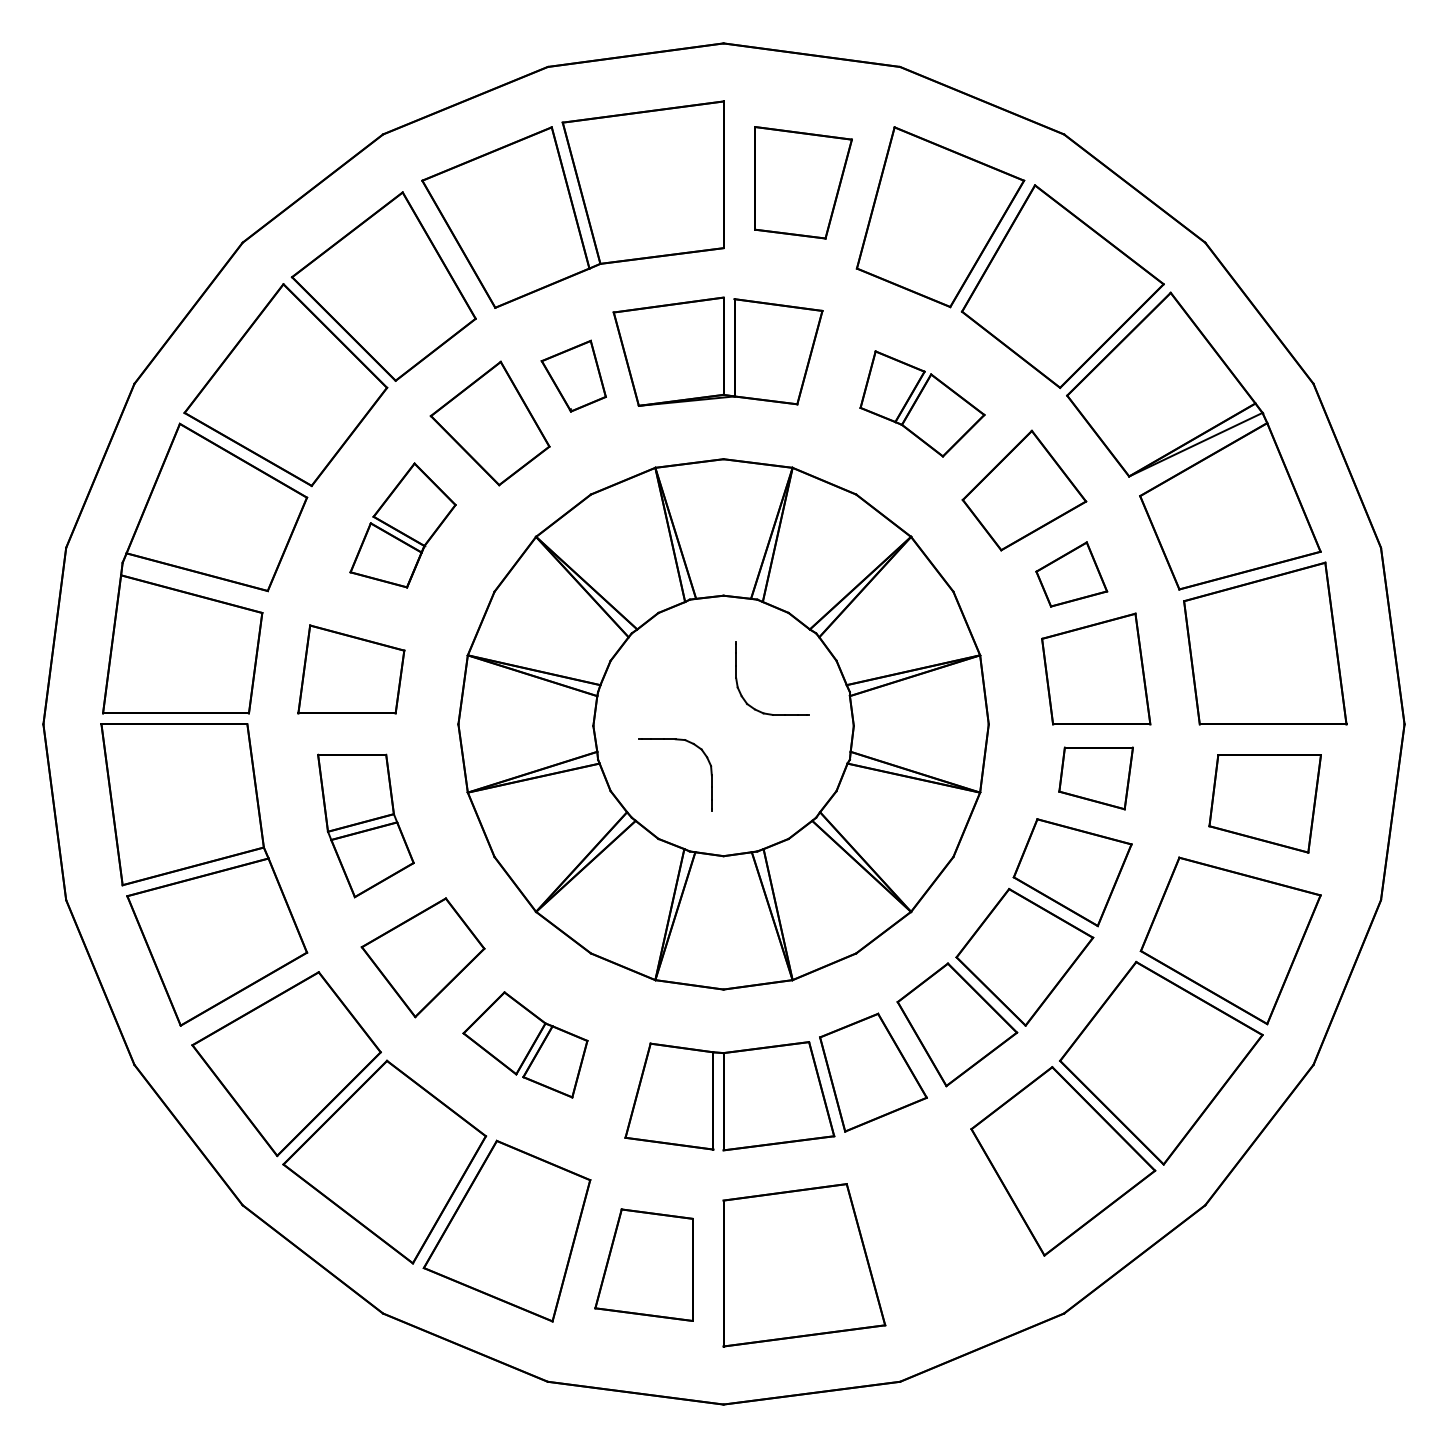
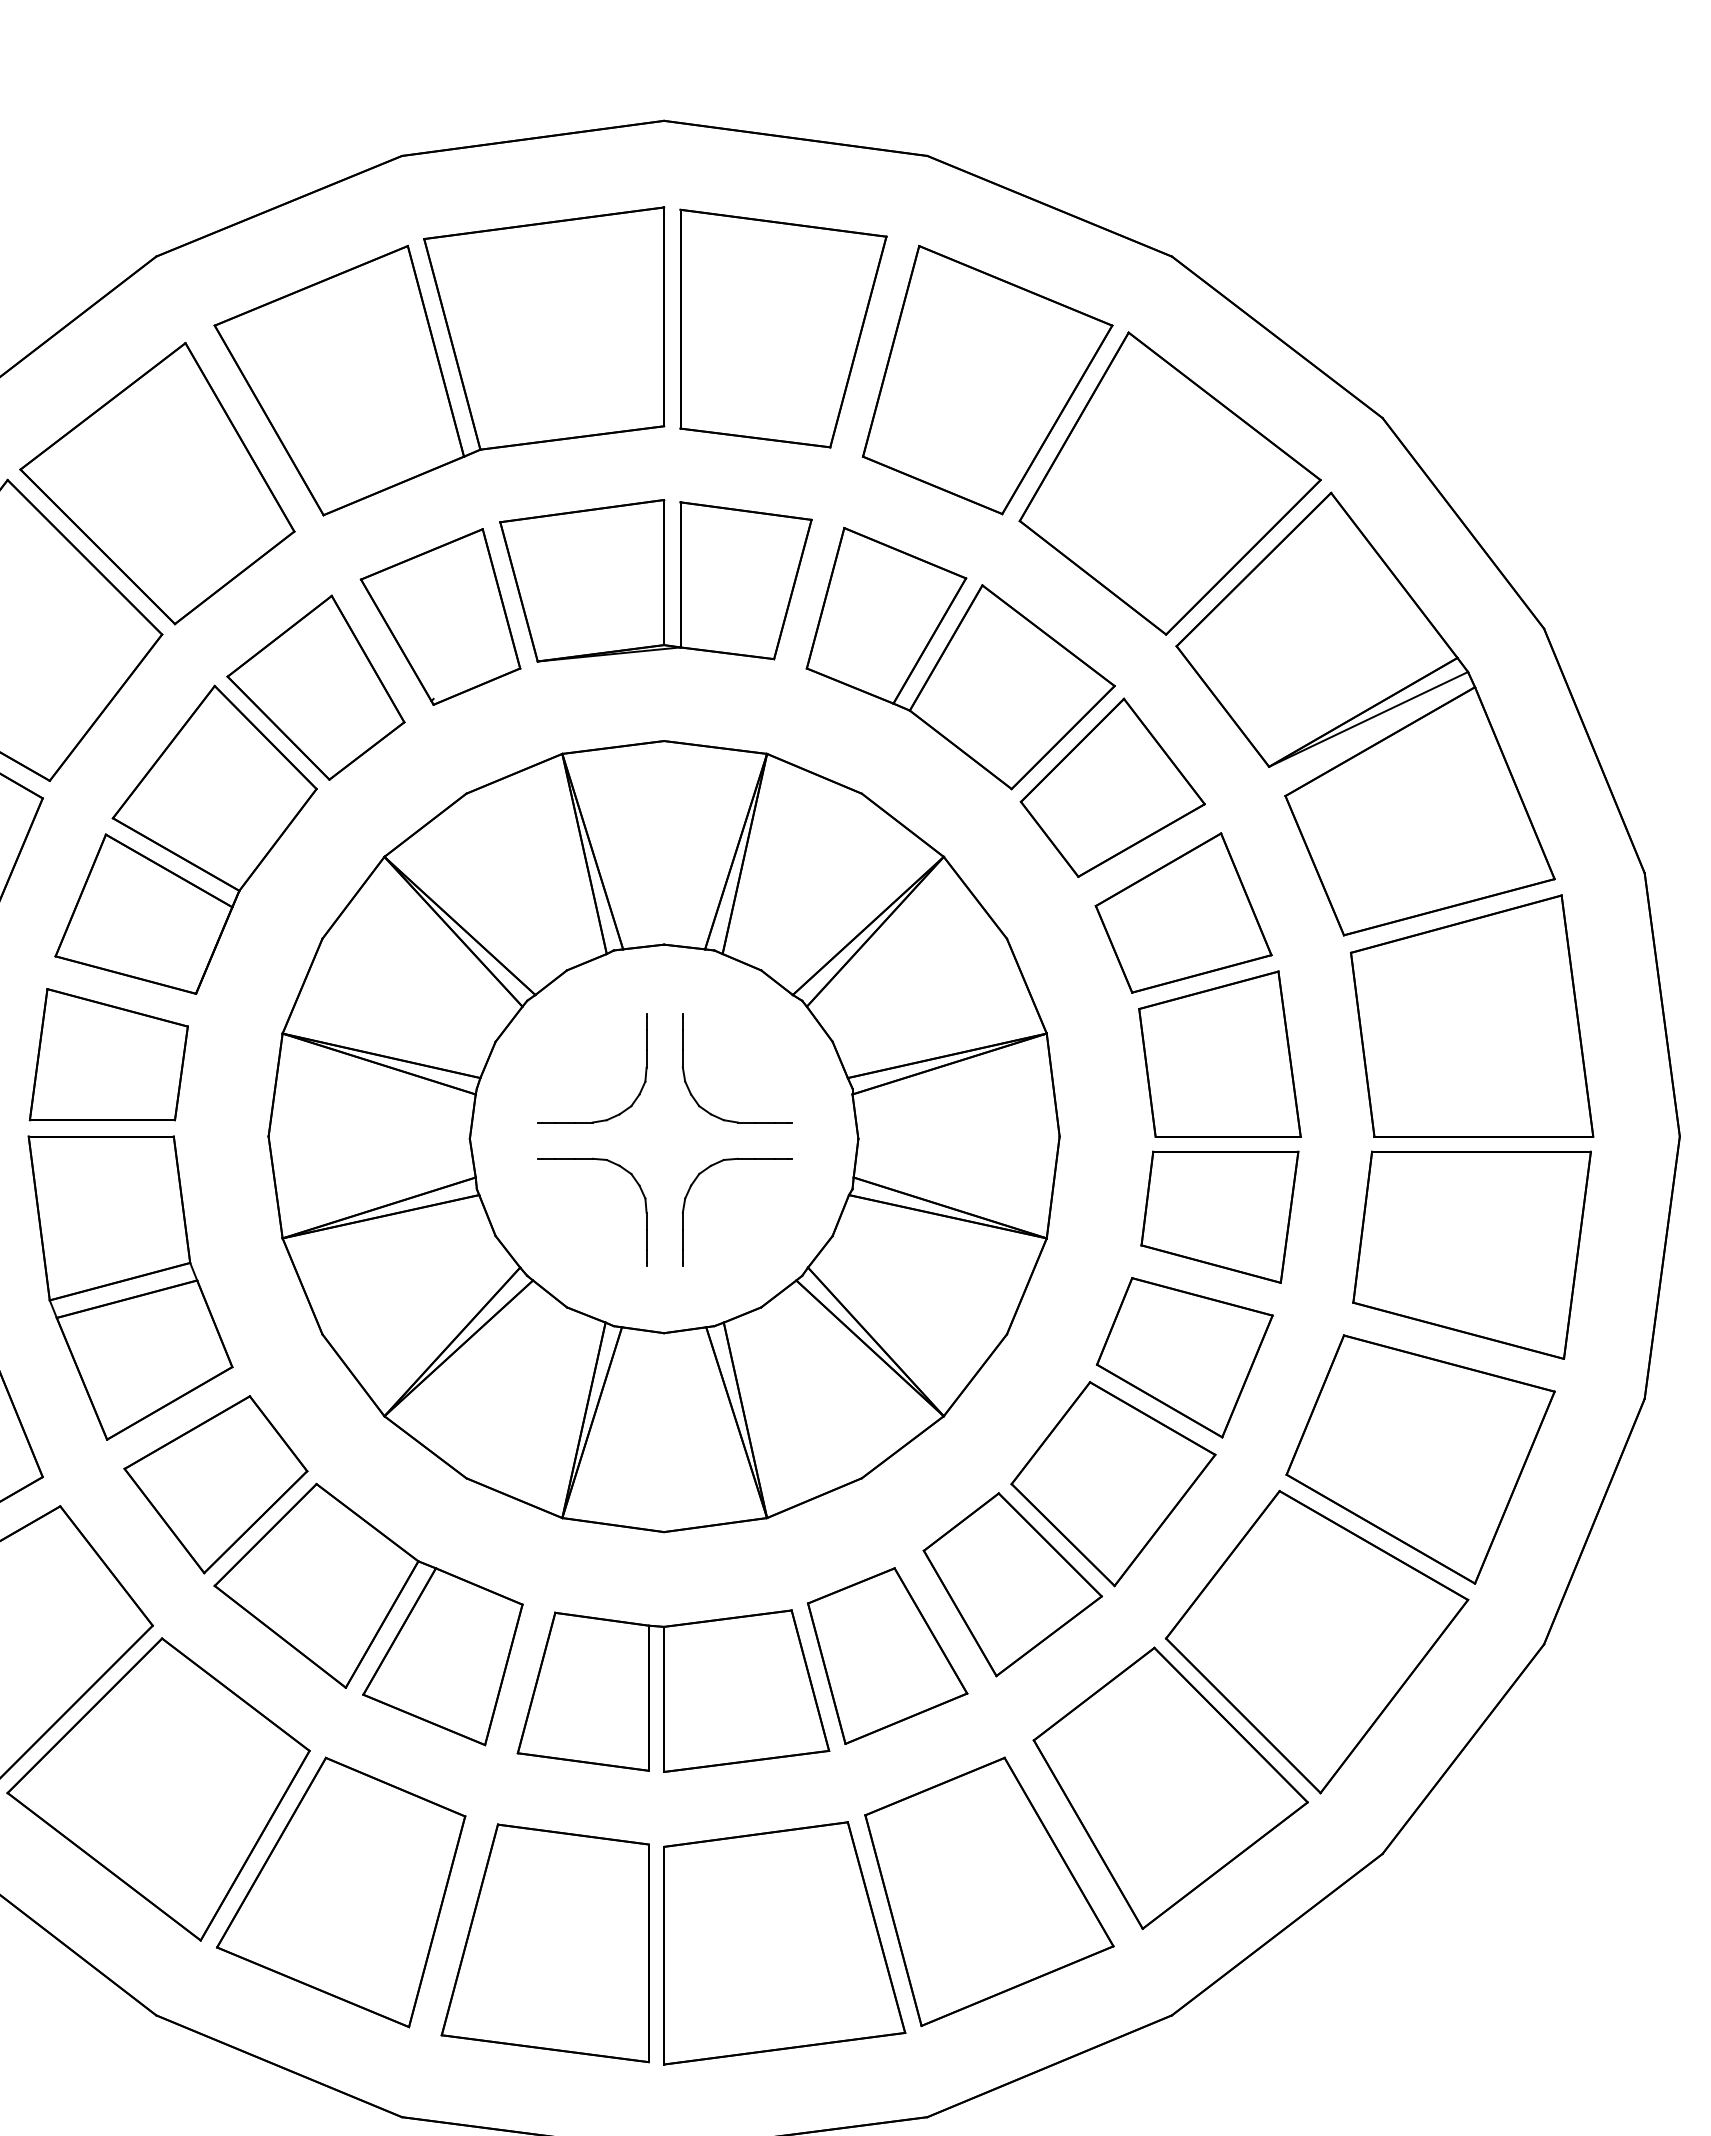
part: (803, 182) -> (783, 328), size x1.43
part: (573, 376) -> (440, 617), size x1.67
part: (922, 403) -> (960, 657), size x1.67
part: (402, 525) -> (185, 839), size x1.67
part: (1071, 574) -> (1183, 913), size x1.67
part: (688, 710) -> (611, 1115), added
part: (753, 746) -> (708, 1169), added
part: (1095, 778) -> (1218, 1217), size x1.43
part: (1264, 803) -> (1470, 1254), size x1.43
part: (365, 825) -> (129, 1287), size x1.43
part: (525, 1044) -> (368, 1614), size x1.67
part: (941, 1230) -> (989, 1891), added
part: (643, 1264) -> (544, 1942), size x1.43

